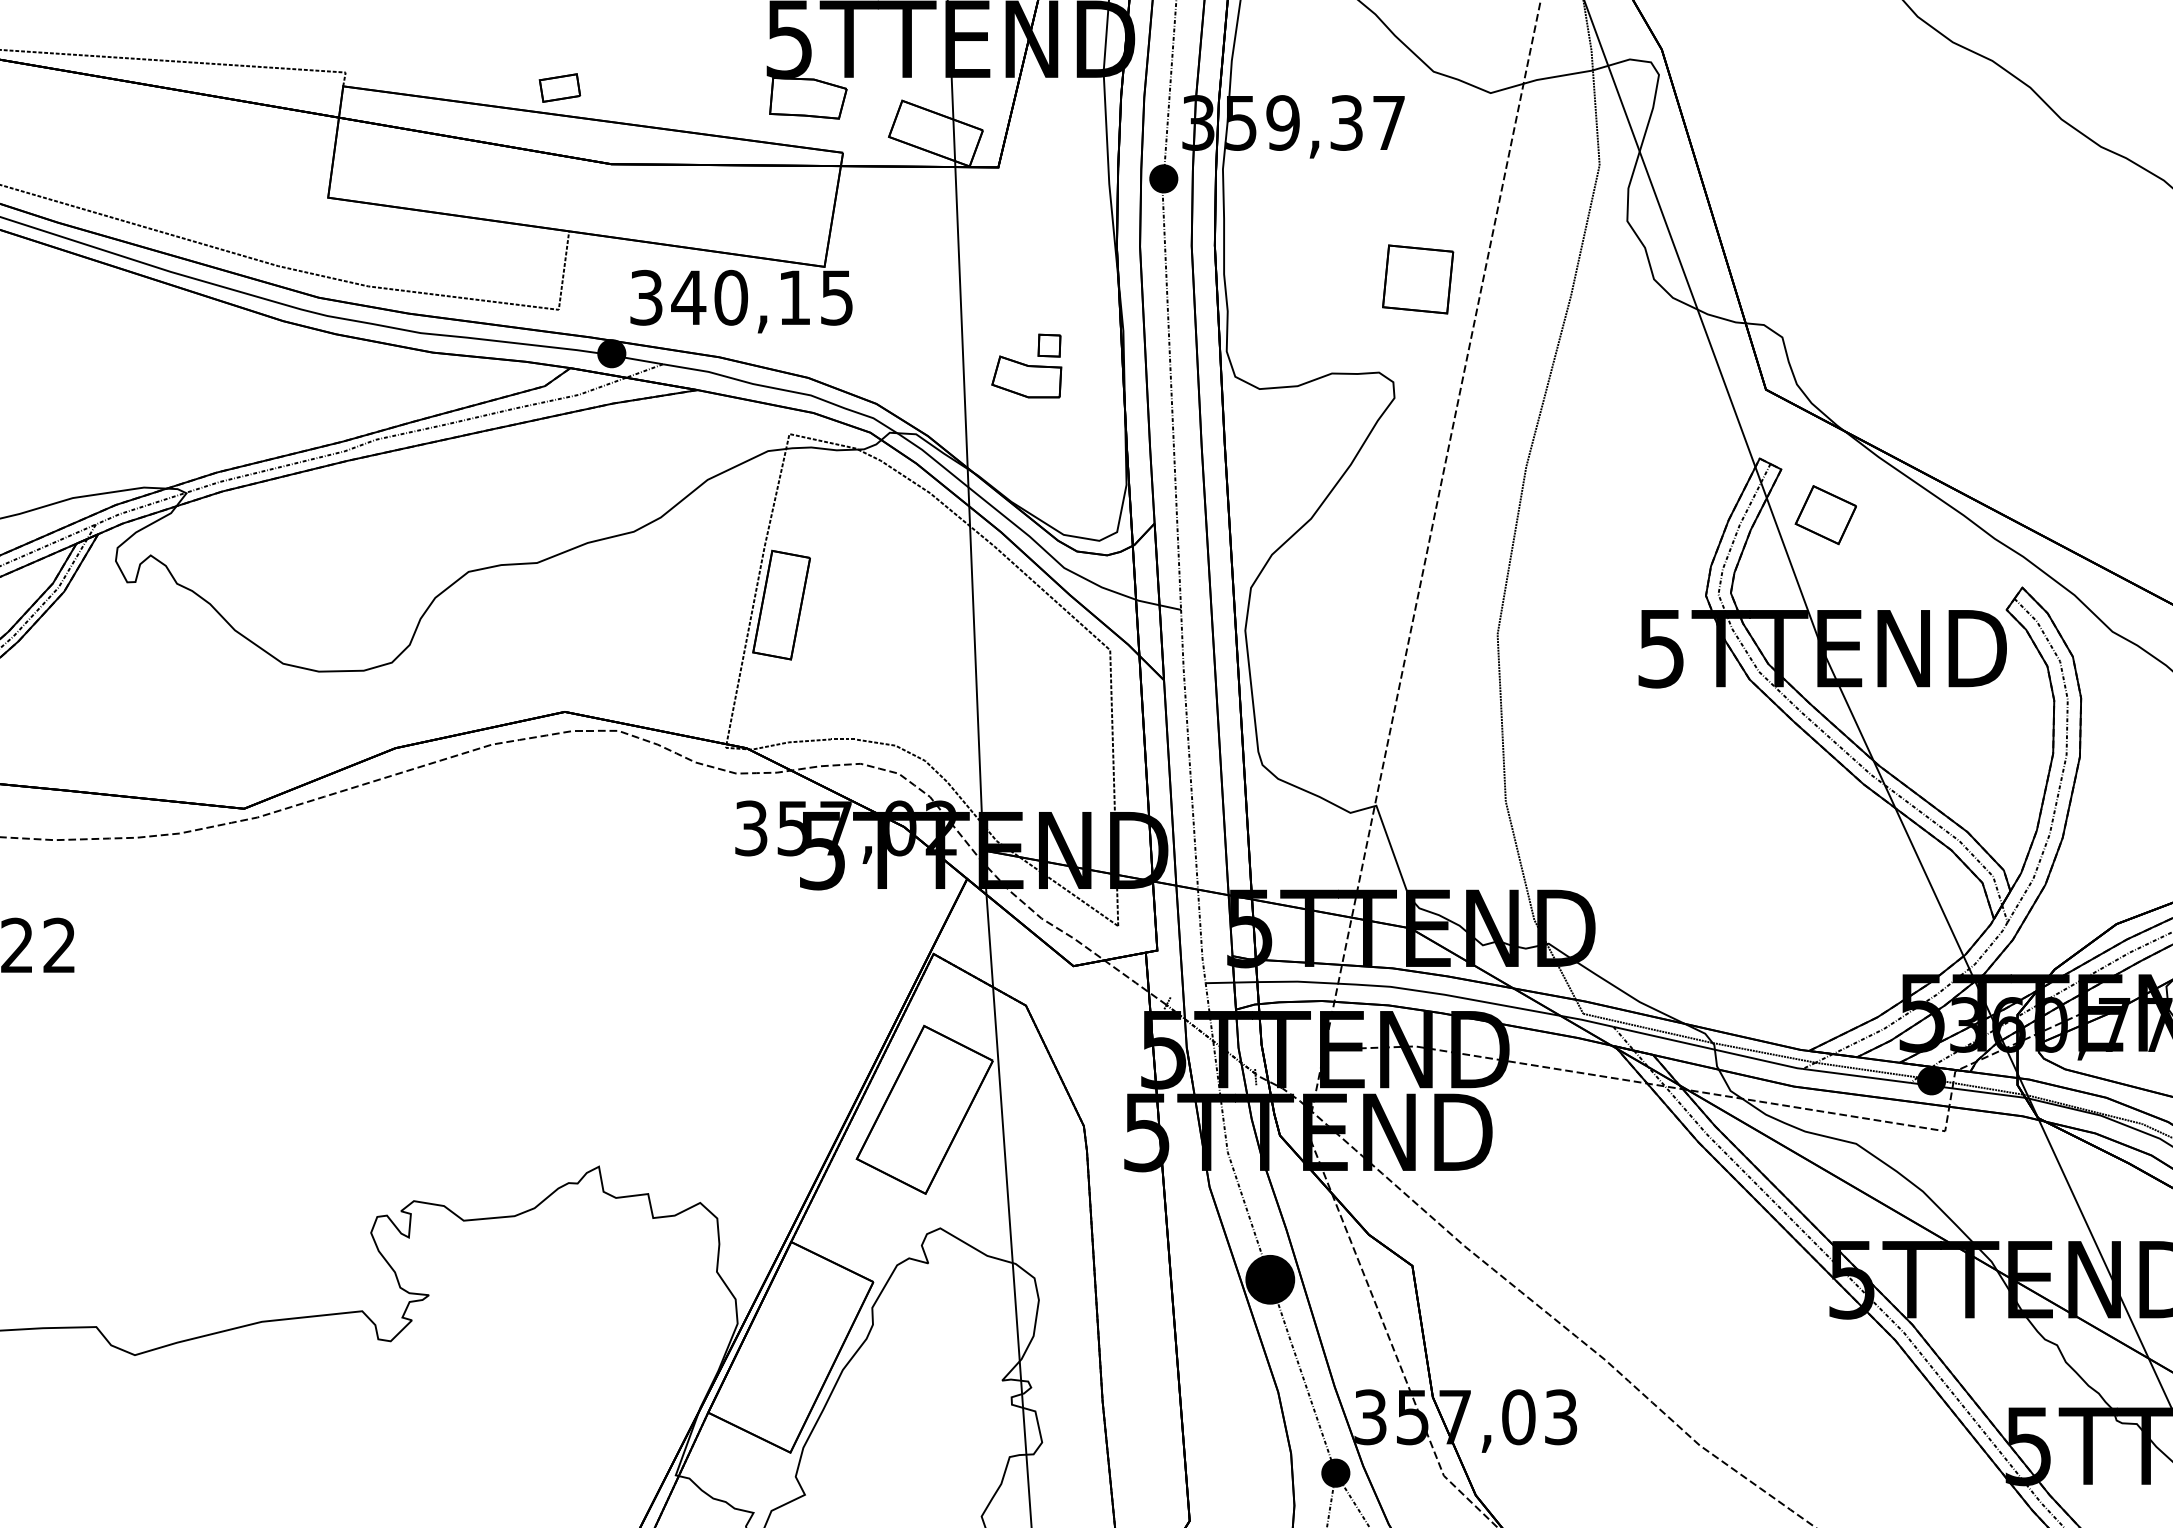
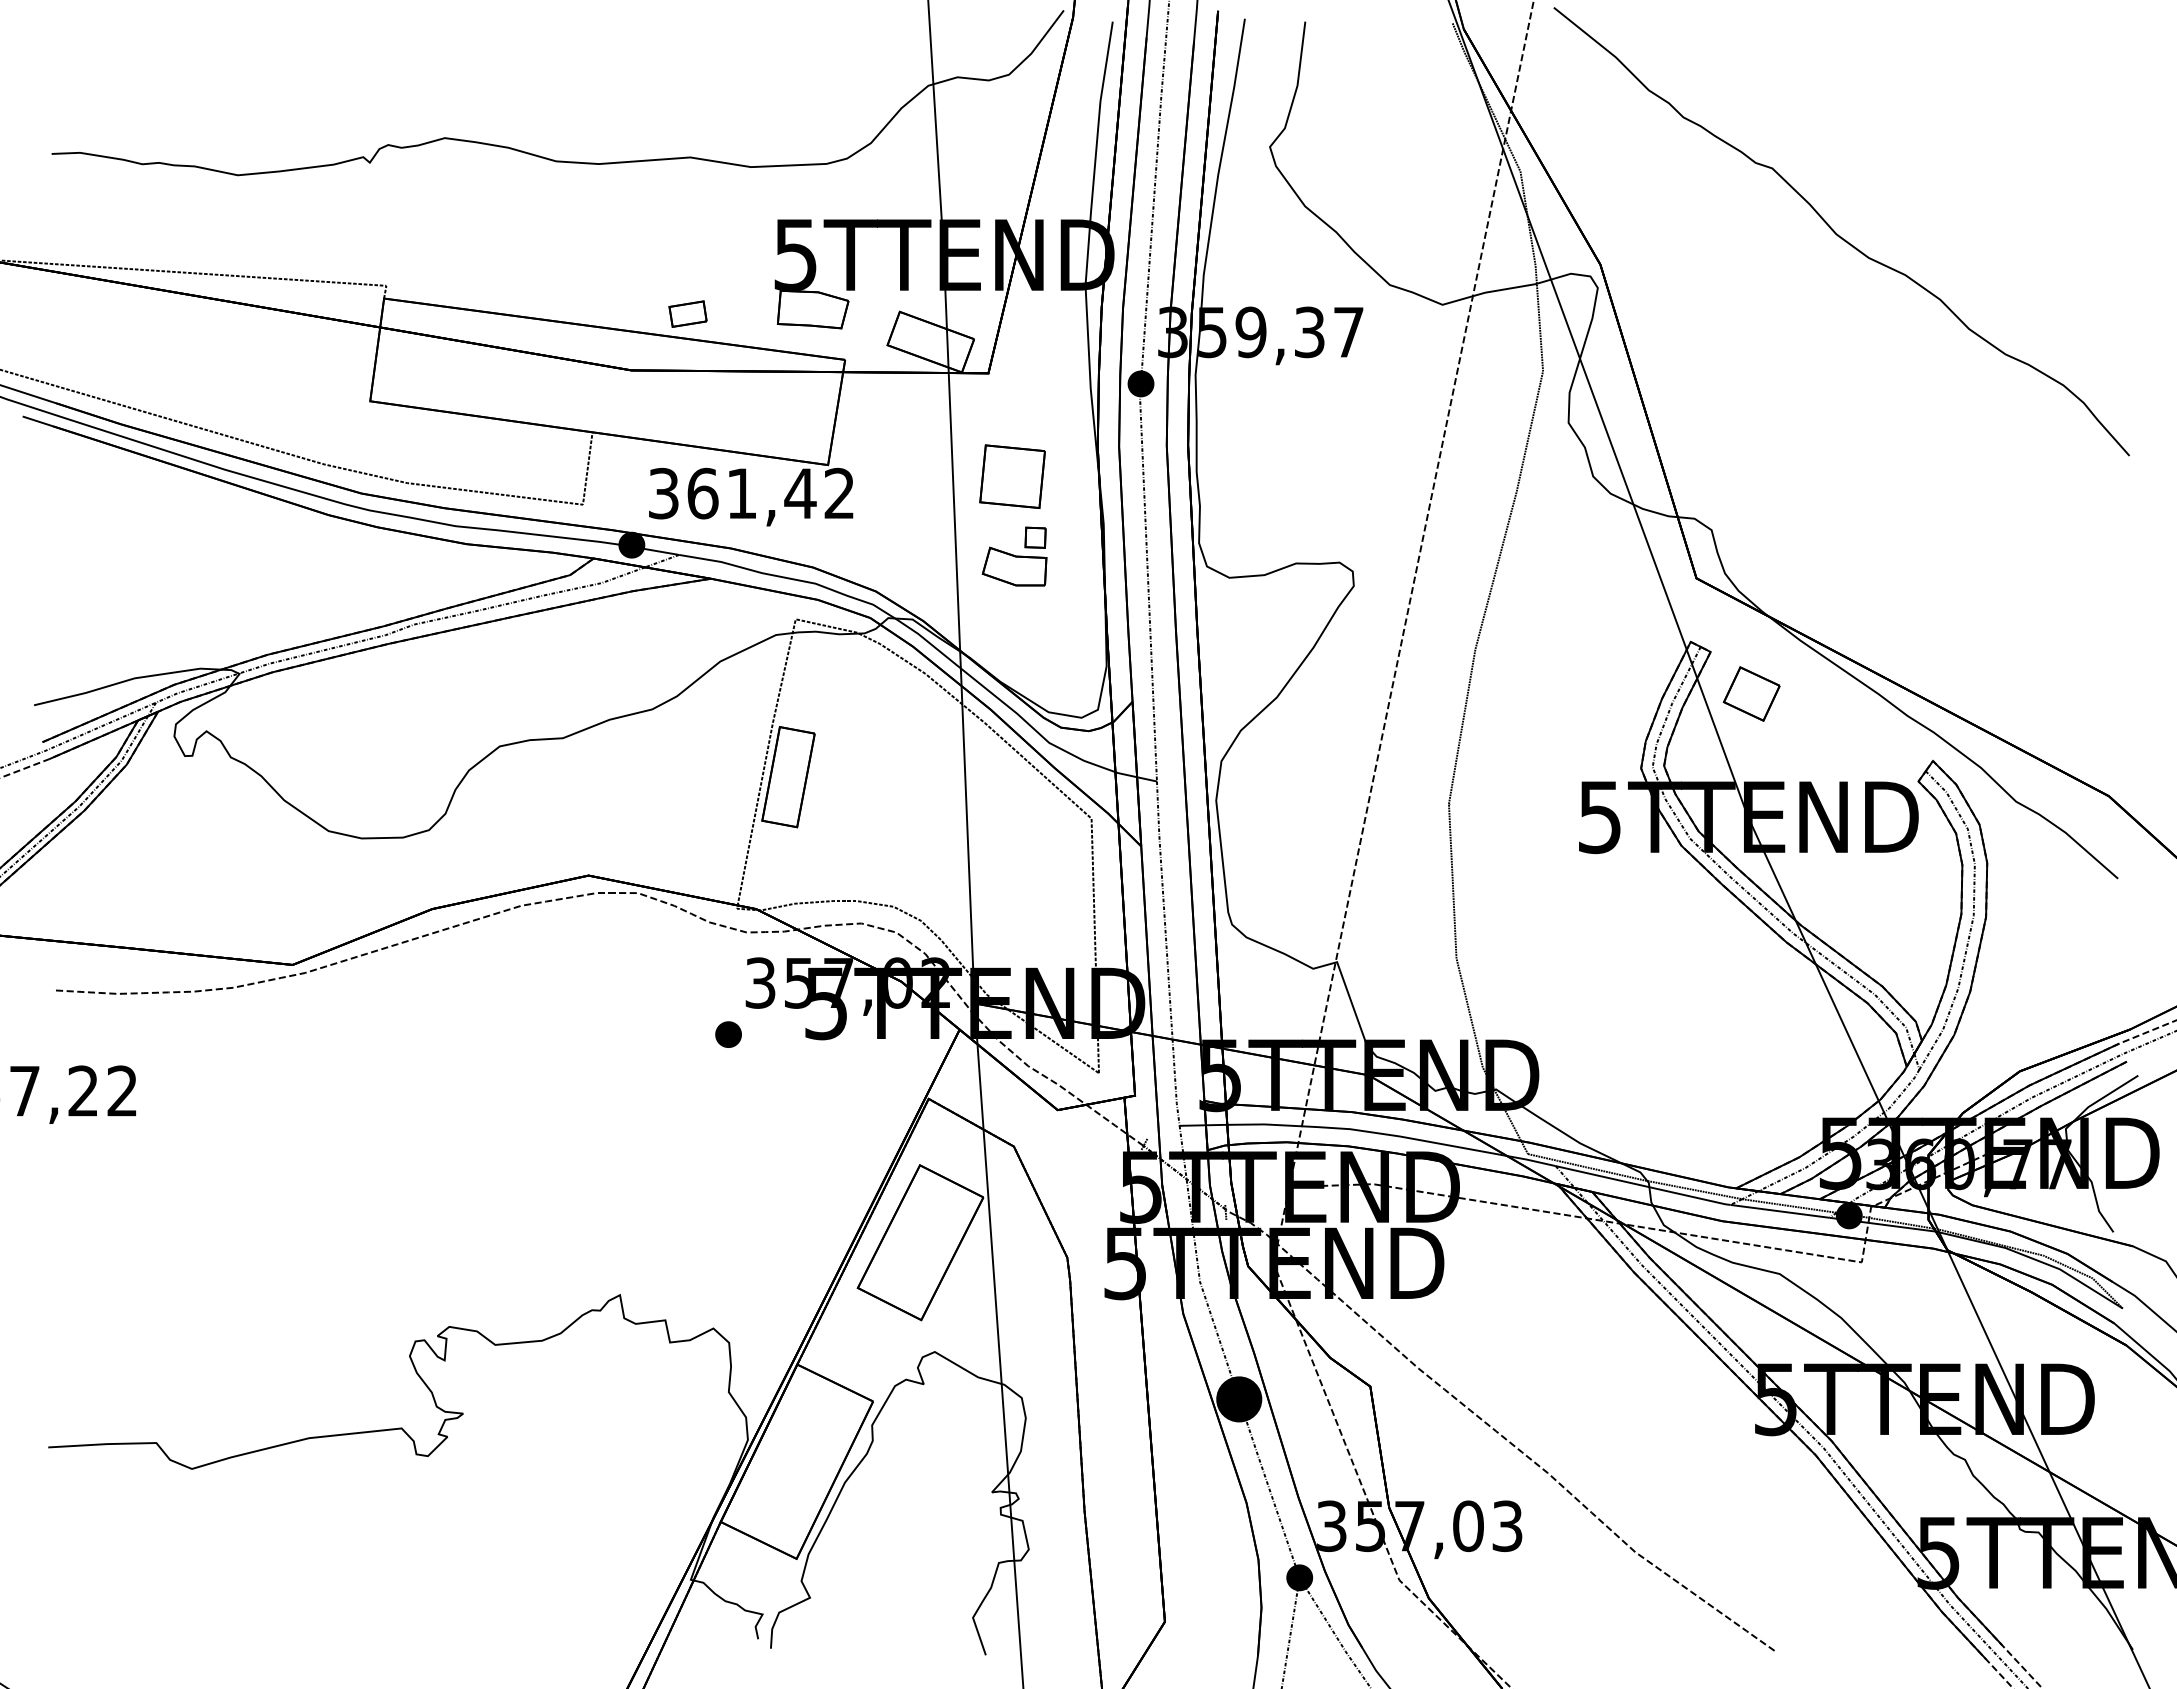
part: (559, 87) -> (687, 313), moved
part: (1417, 279) -> (1012, 476), moved
text: (761, 297) -> (769, 493), 340,15 -> 361,42
part: (716, 884) -> (728, 1034), added

